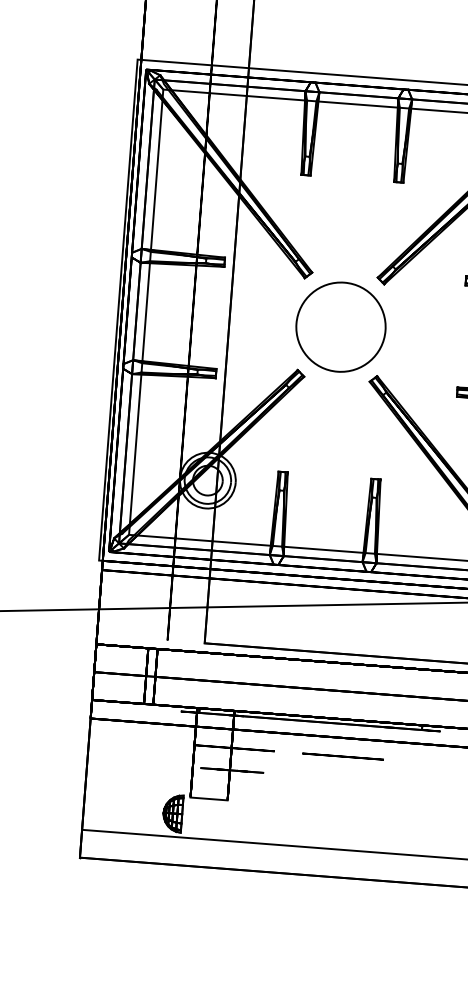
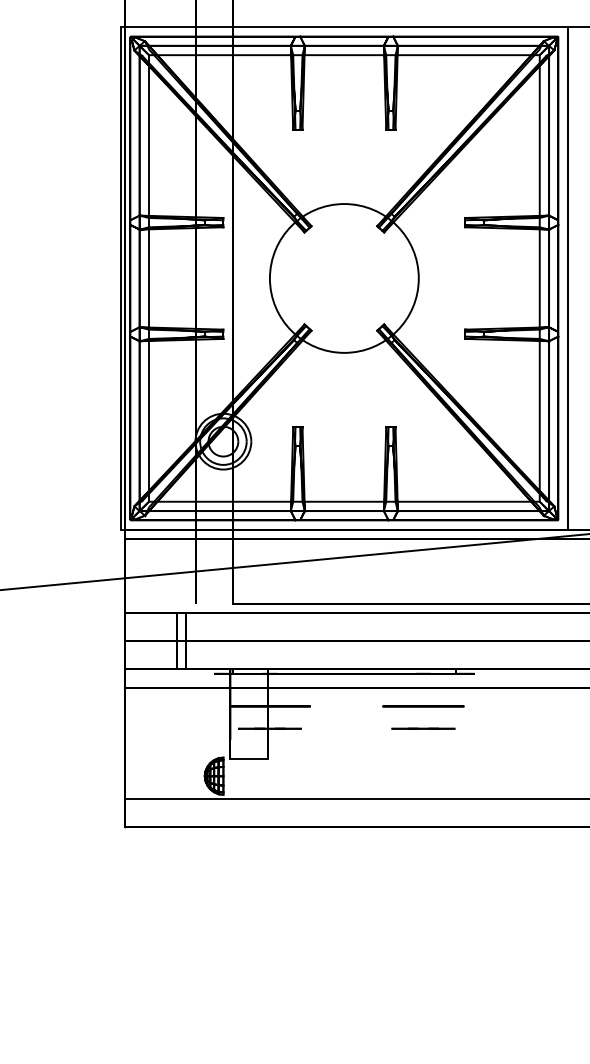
circle: (340, 327) -> (343, 278), size x1.67
circle: (343, 756) -> (423, 706), moved
line: (385, 781) -> (423, 728), added

